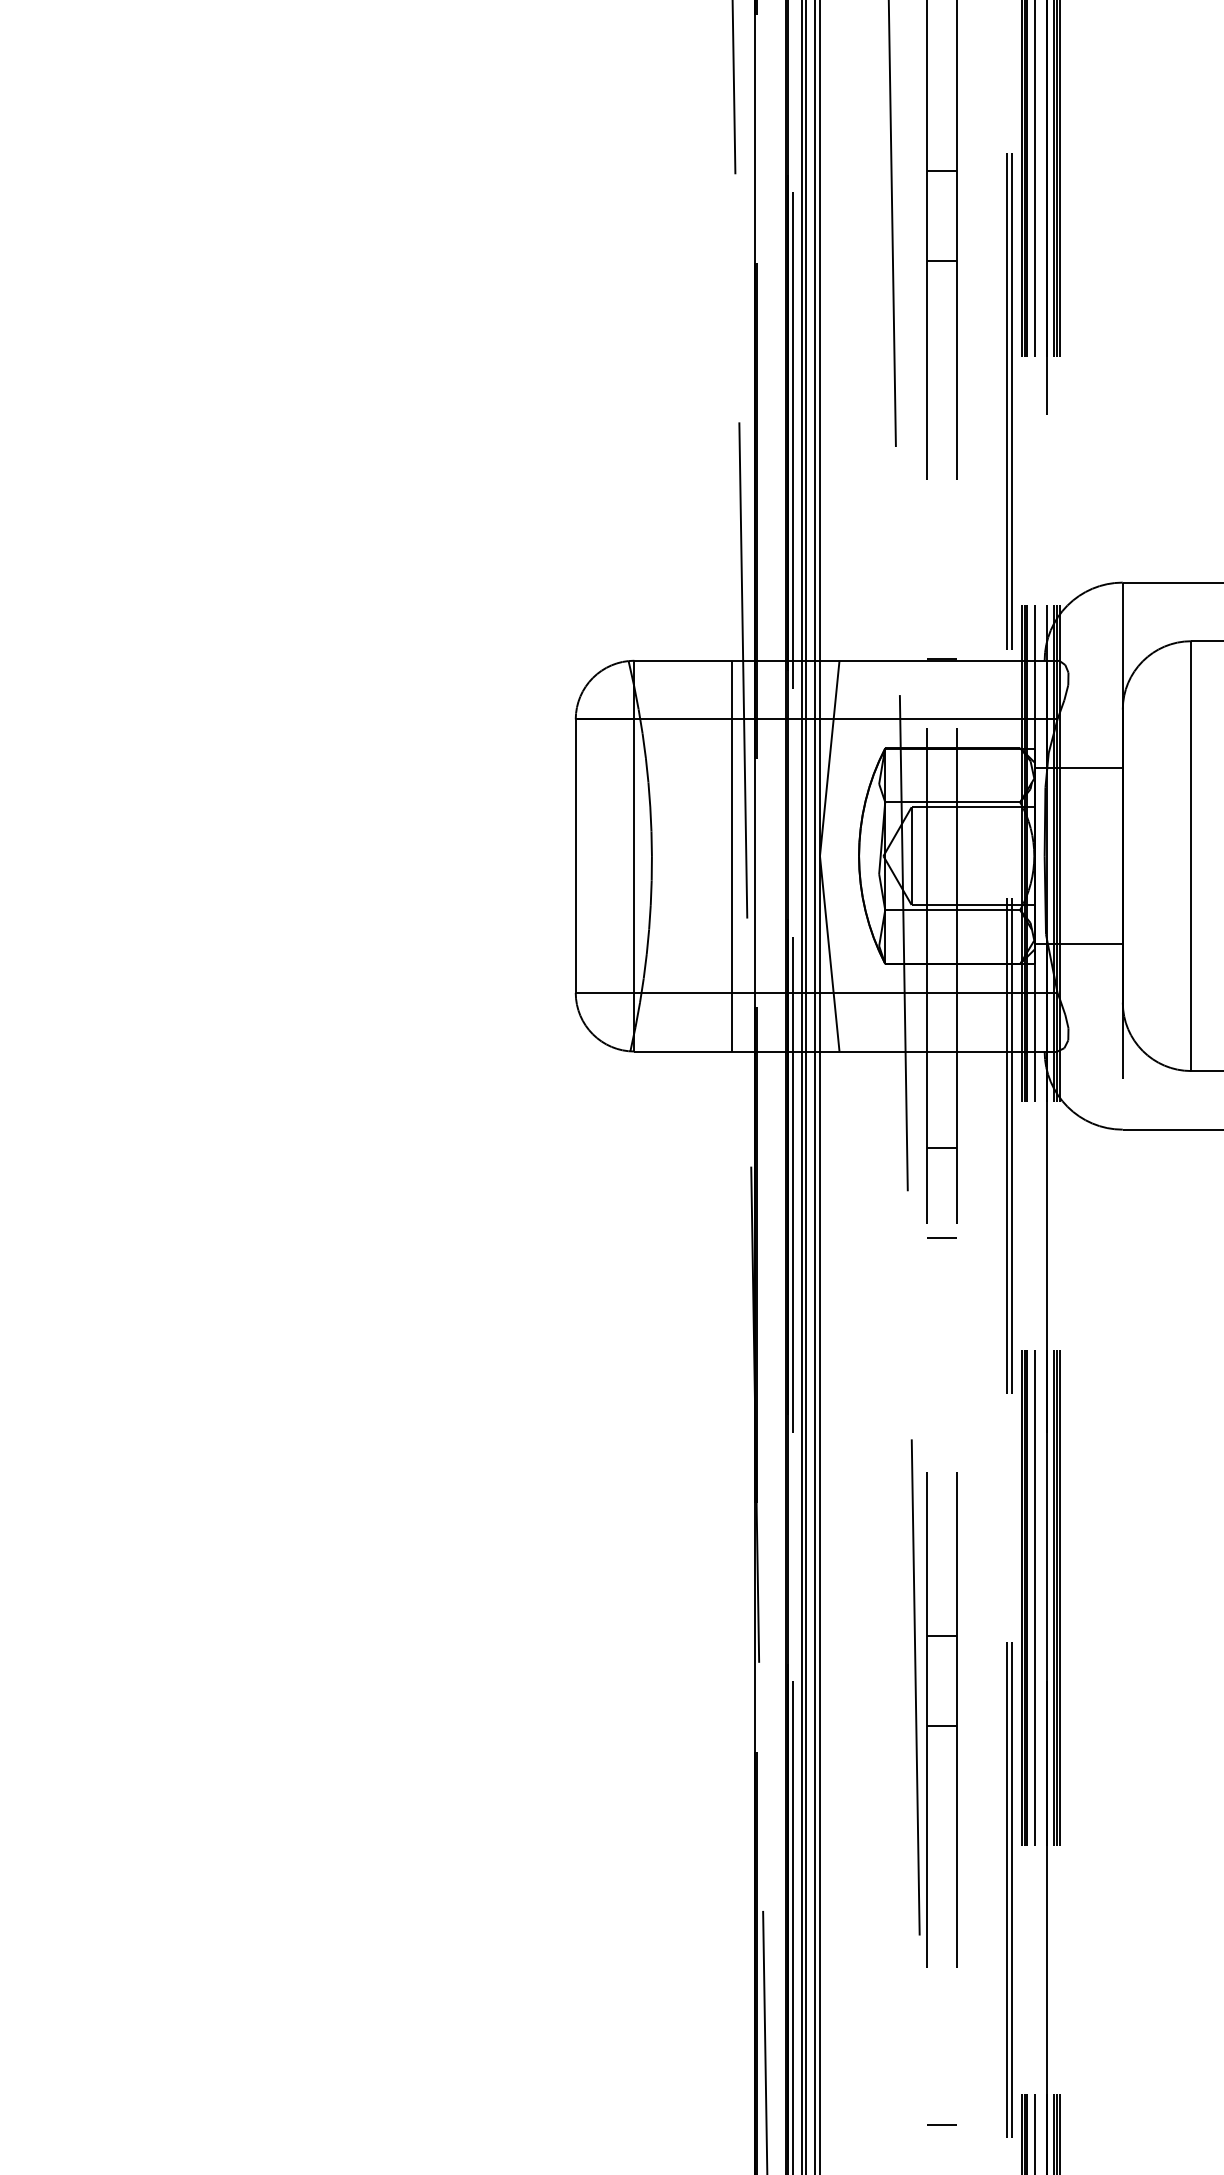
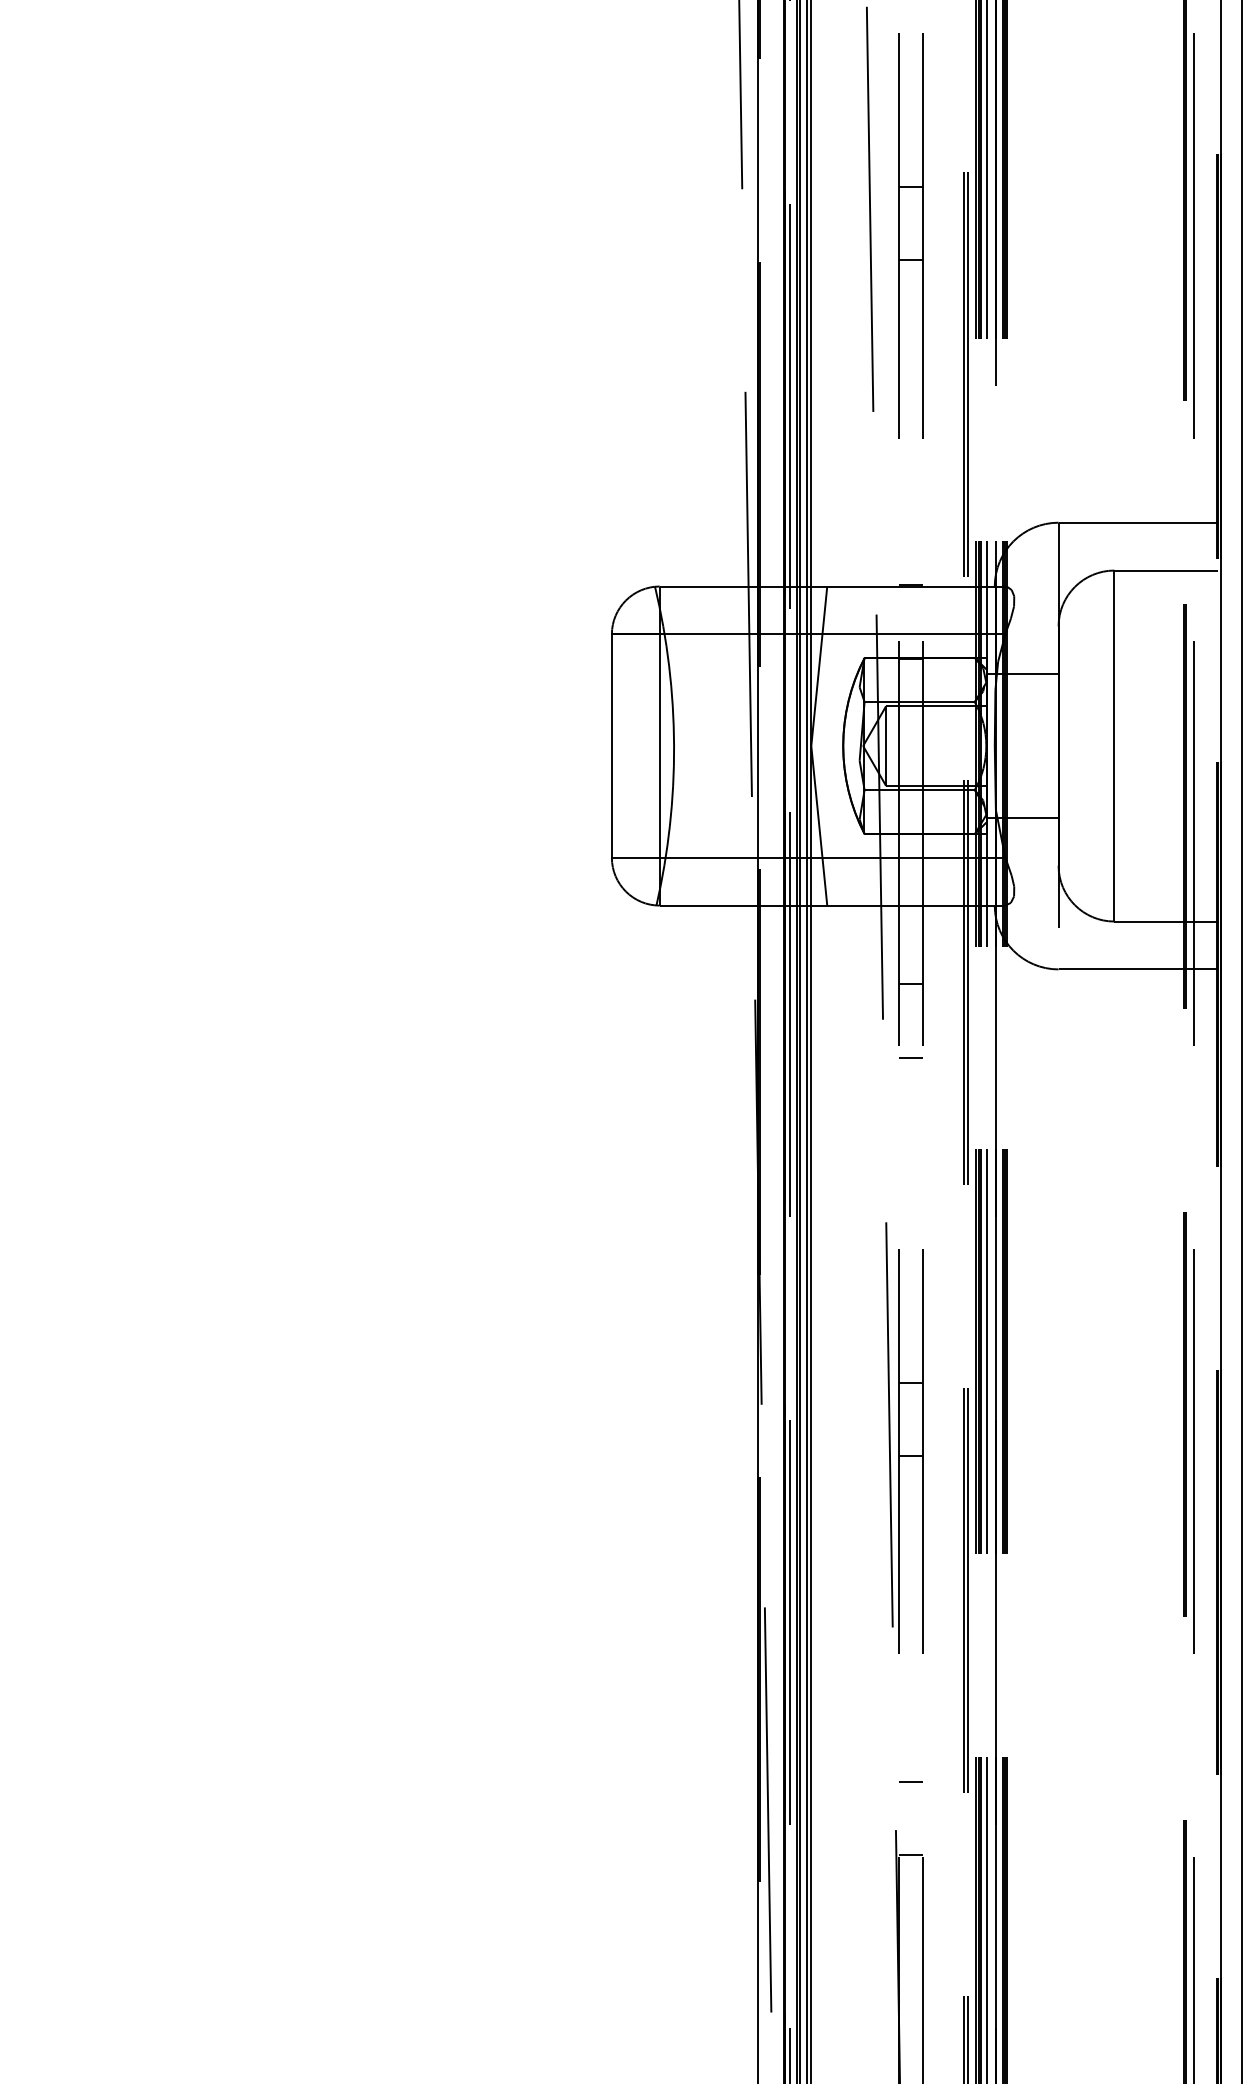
line: (732, 855) -> (739, 745), removed

